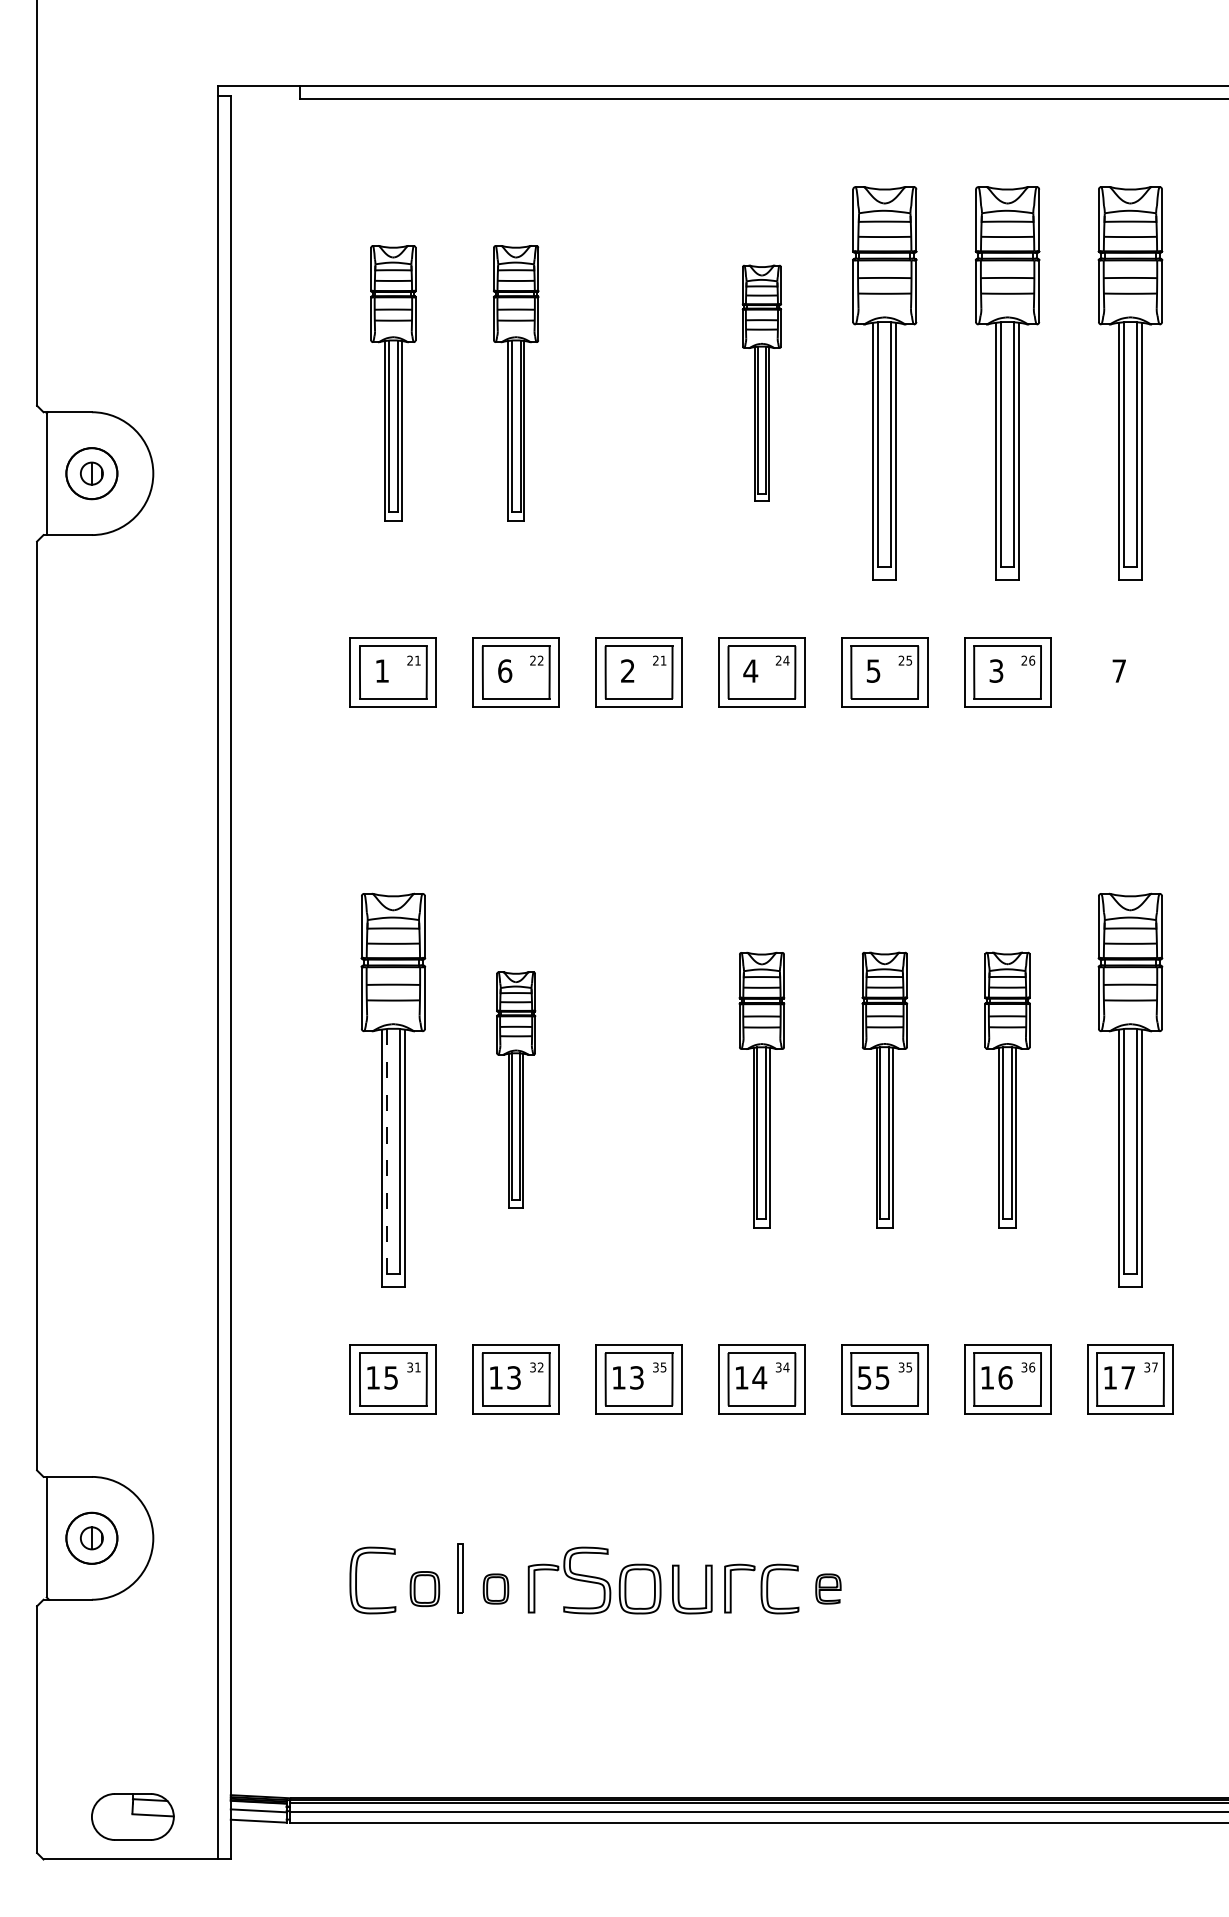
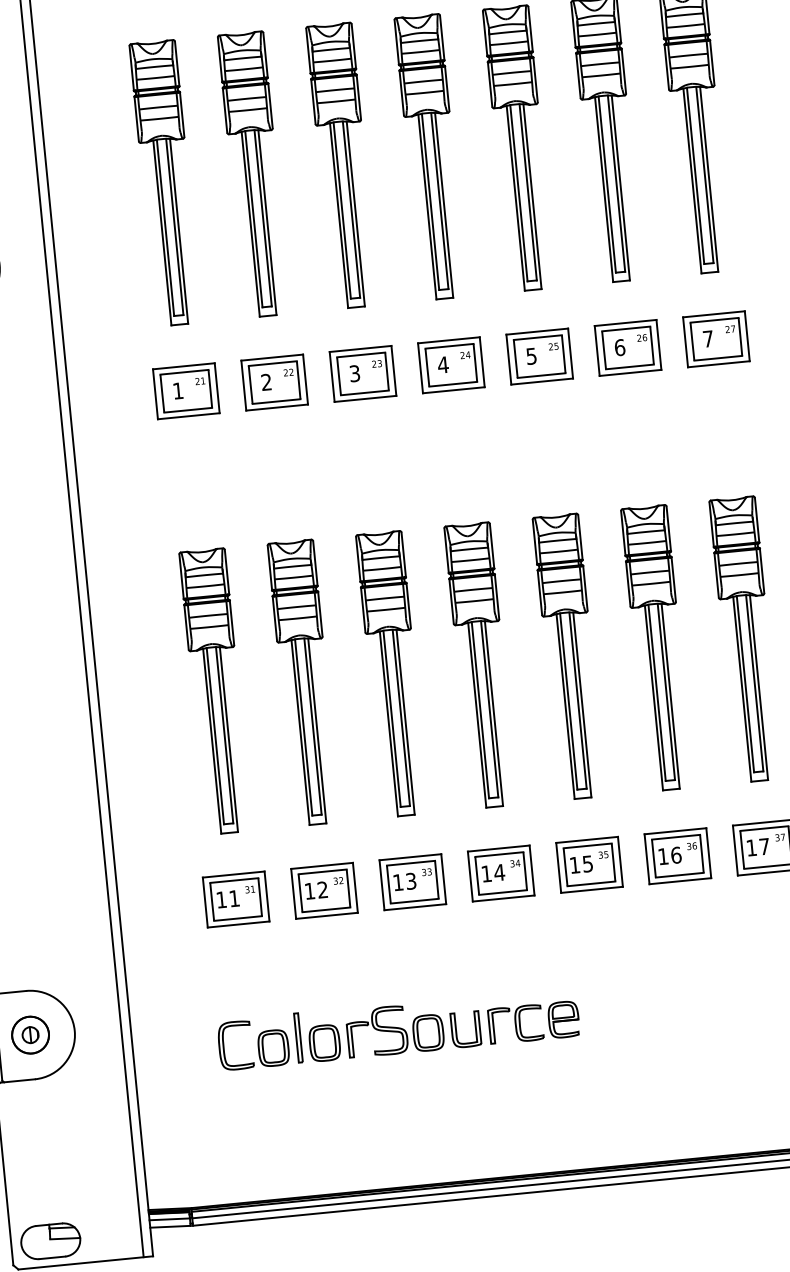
part: (393, 383) -> (166, 183), size x1.43
part: (515, 383) -> (253, 174), size x1.43
part: (638, 383) -> (342, 166), added
part: (761, 383) -> (430, 157), size x1.67
text: (663, 660) -> (379, 363), 21 -> 23
text: (505, 670) -> (266, 381), 6 -> 2
text: (627, 670) -> (354, 373), 2 -> 3
text: (996, 670) -> (619, 347), 3 -> 6
part: (1130, 672) -> (716, 339), added
part: (515, 1089) -> (303, 682), size x1.67
part: (638, 1089) -> (392, 673), added
part: (884, 1089) -> (568, 656), size x1.43
part: (1007, 1089) -> (657, 647), size x1.43
part: (761, 1090) -> (480, 665), size x1.43
line: (386, 1151) -> (215, 736), dashed -> solid
text: (663, 1366) -> (429, 871), 35 -> 33
text: (390, 1377) -> (233, 898), 15 -> 11
text: (513, 1377) -> (322, 889), 13 -> 12
text: (864, 1377) -> (574, 864), 55 -> 15
part: (424, 1588) -> (273, 1047), size x1.43
part: (495, 1588) -> (324, 1042), size x1.67
part: (828, 1588) -> (563, 1019), size x1.67
part: (132, 1816) -> (50, 1240), moved

